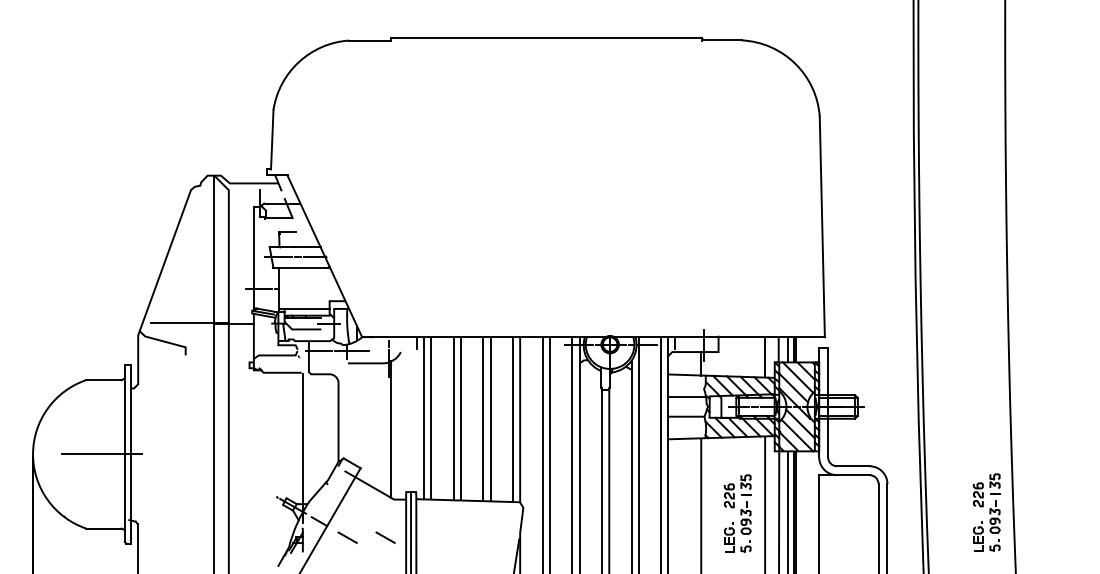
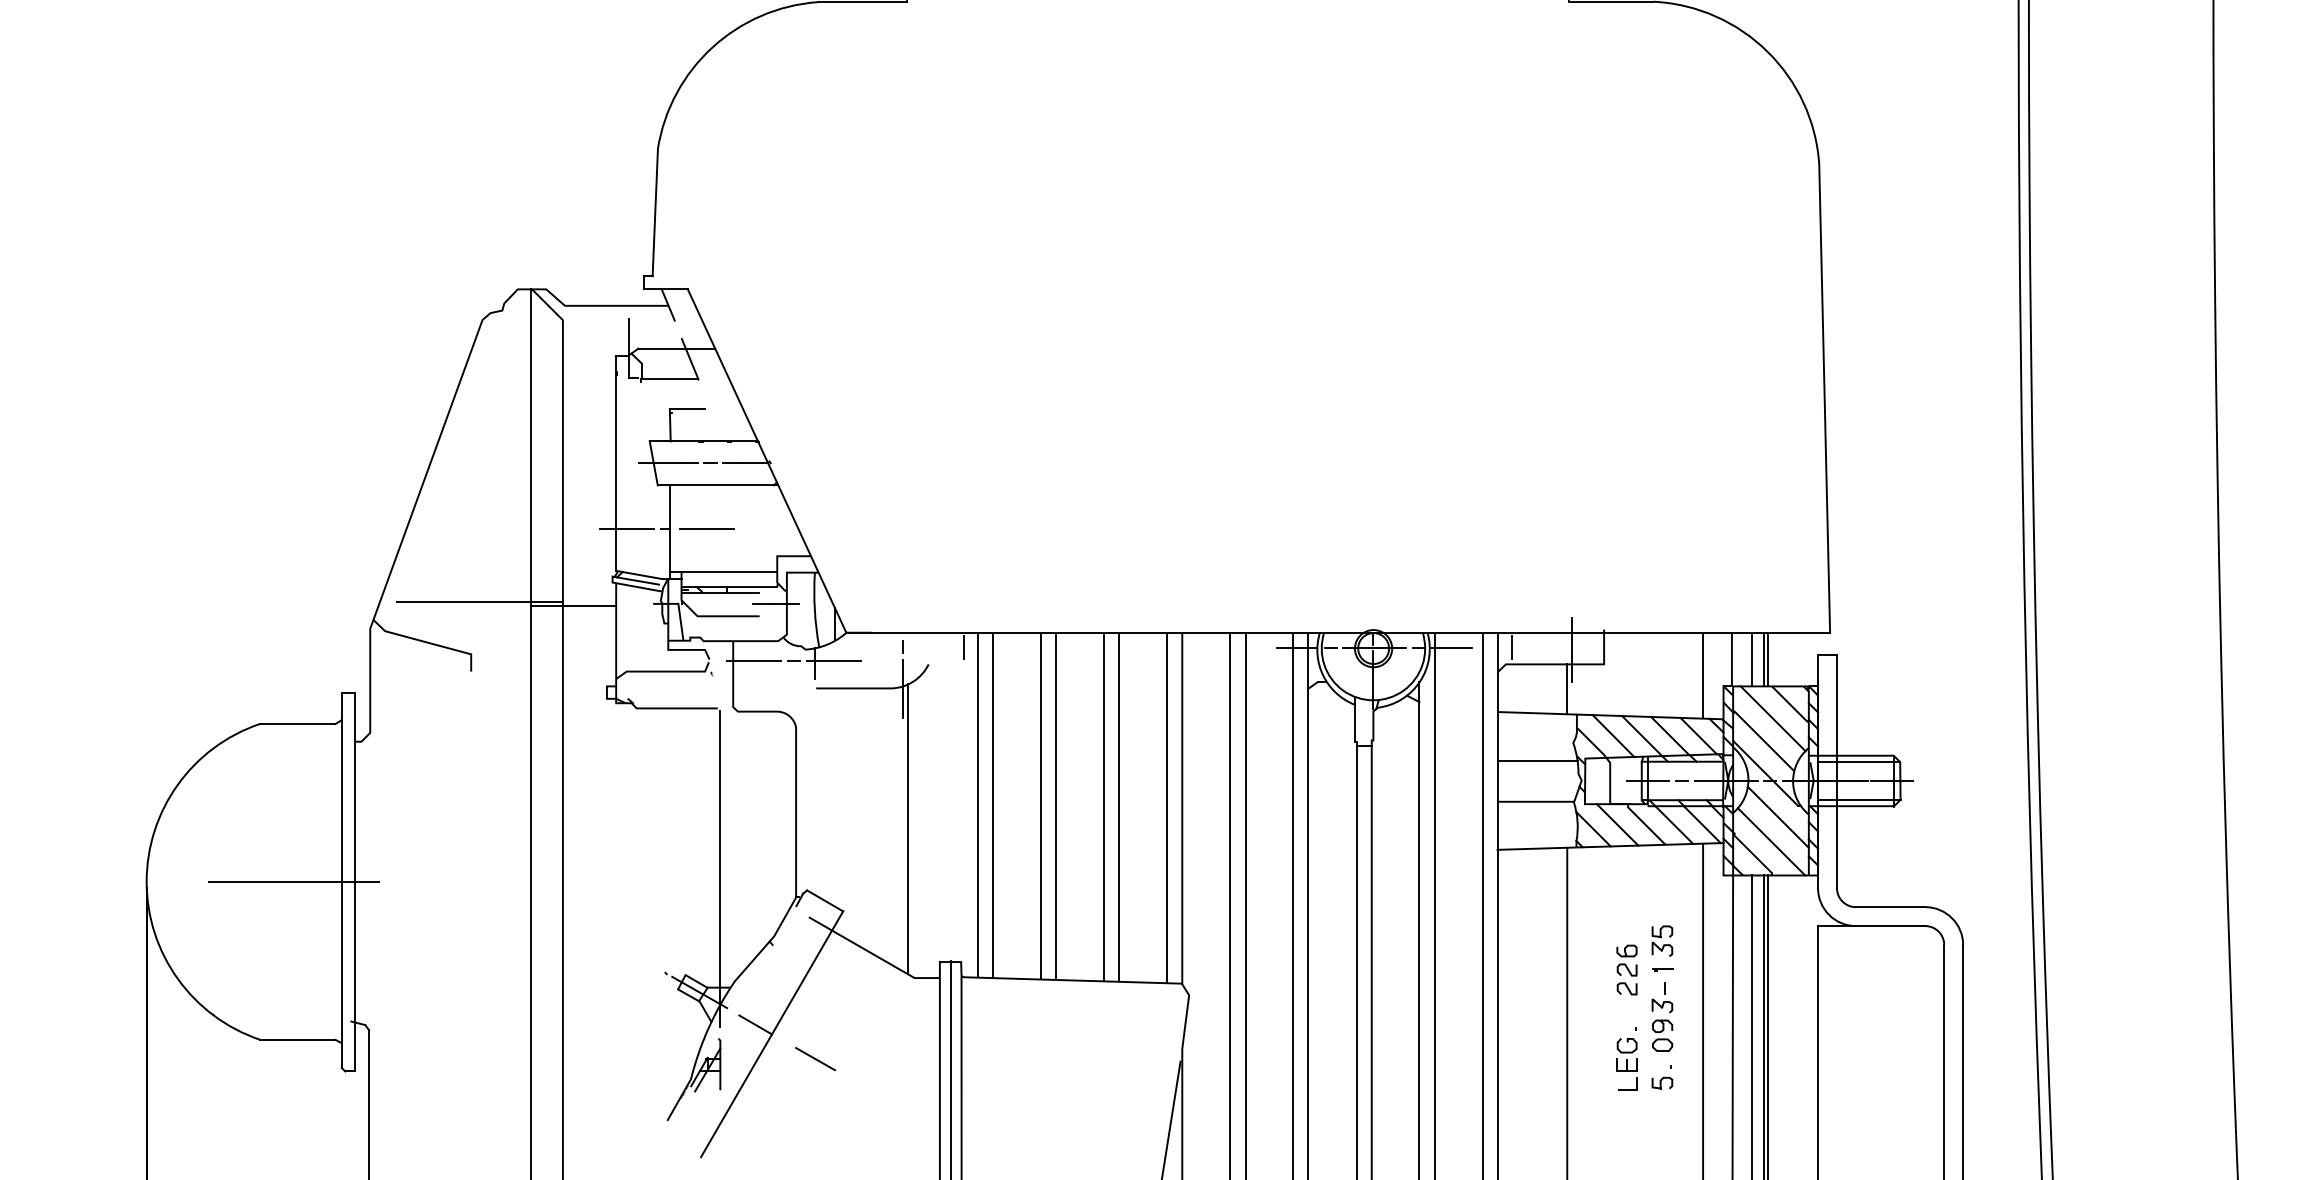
line: (296, 288) -> (706, 529), added
part: (986, 512) -> (2173, 1005), removed
line: (385, 537) -> (895, 1058), removed

